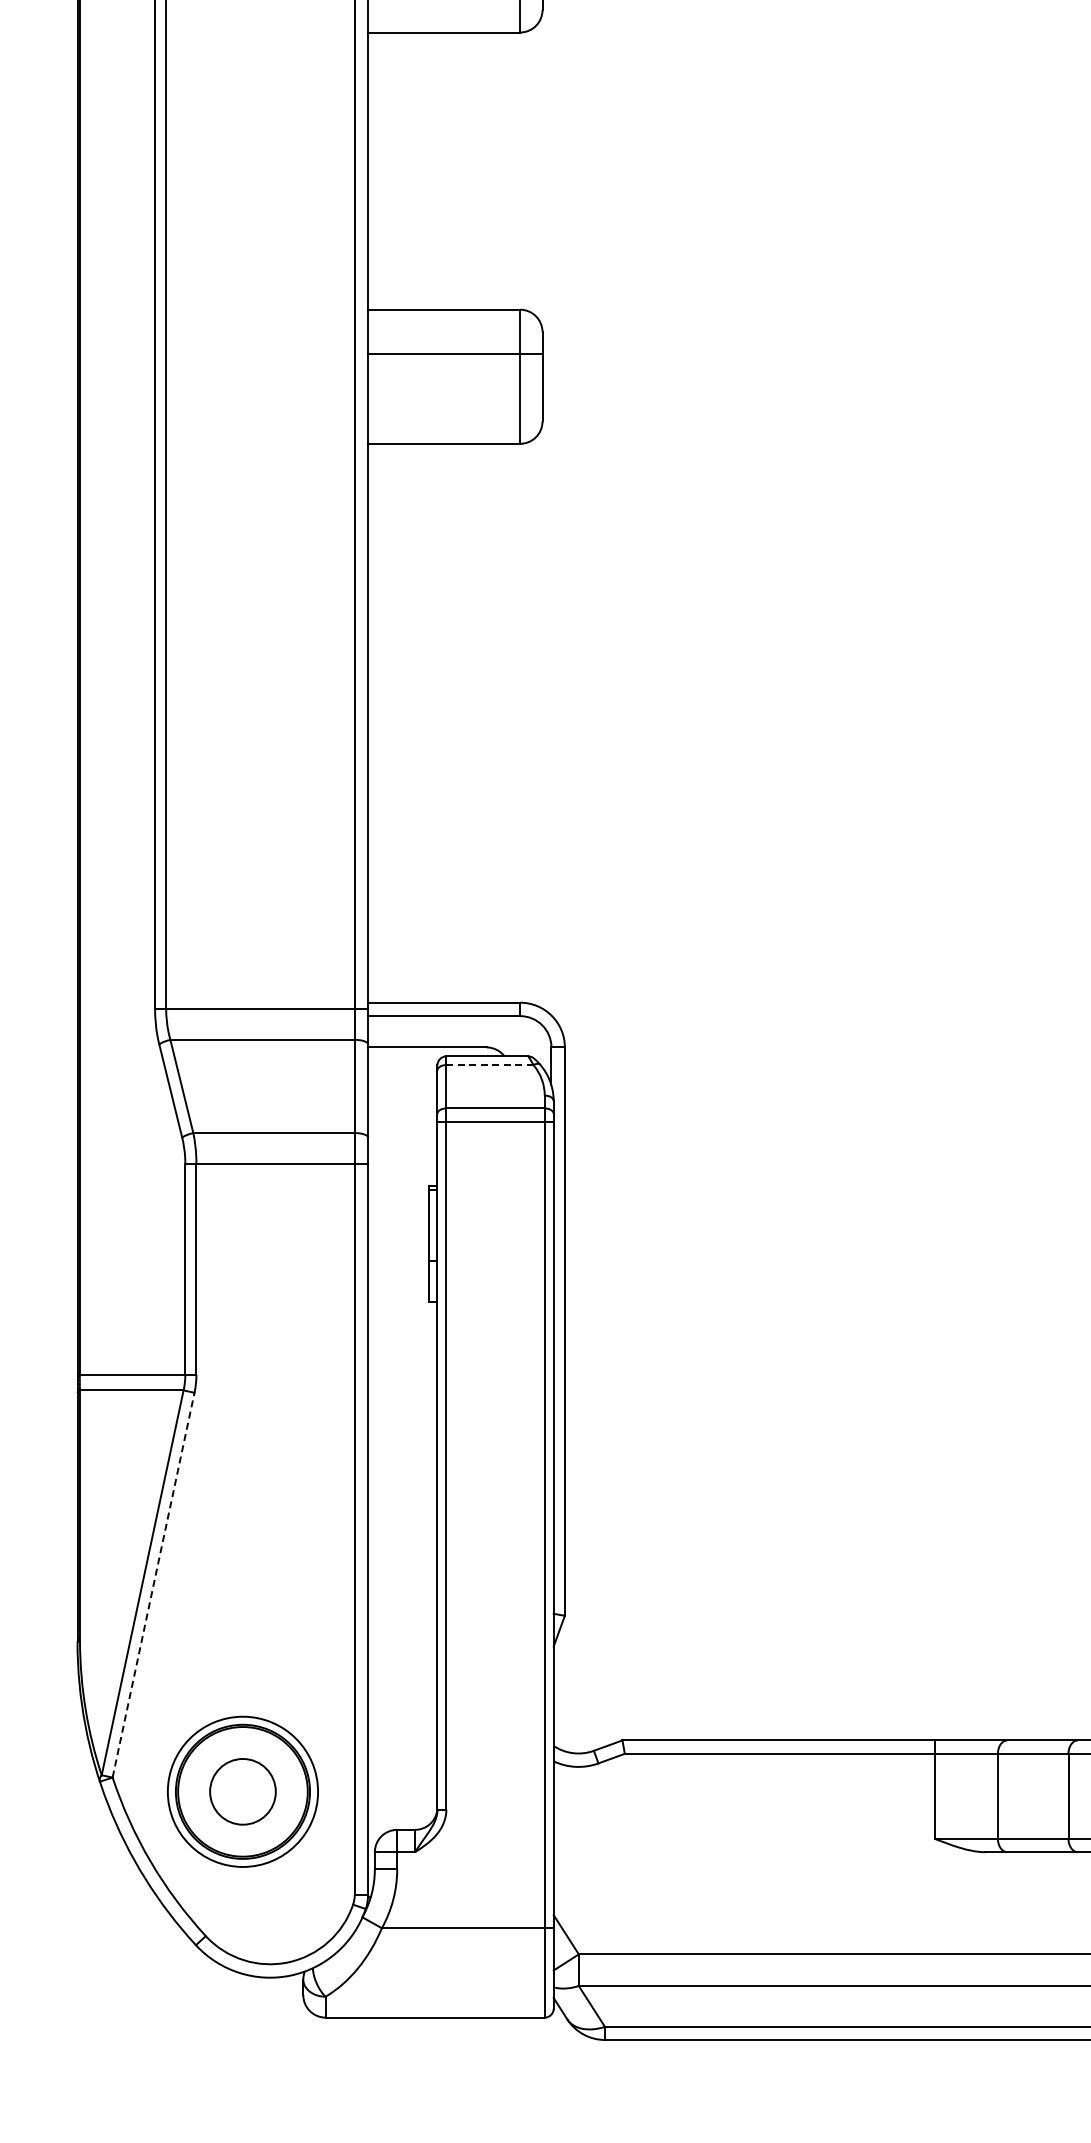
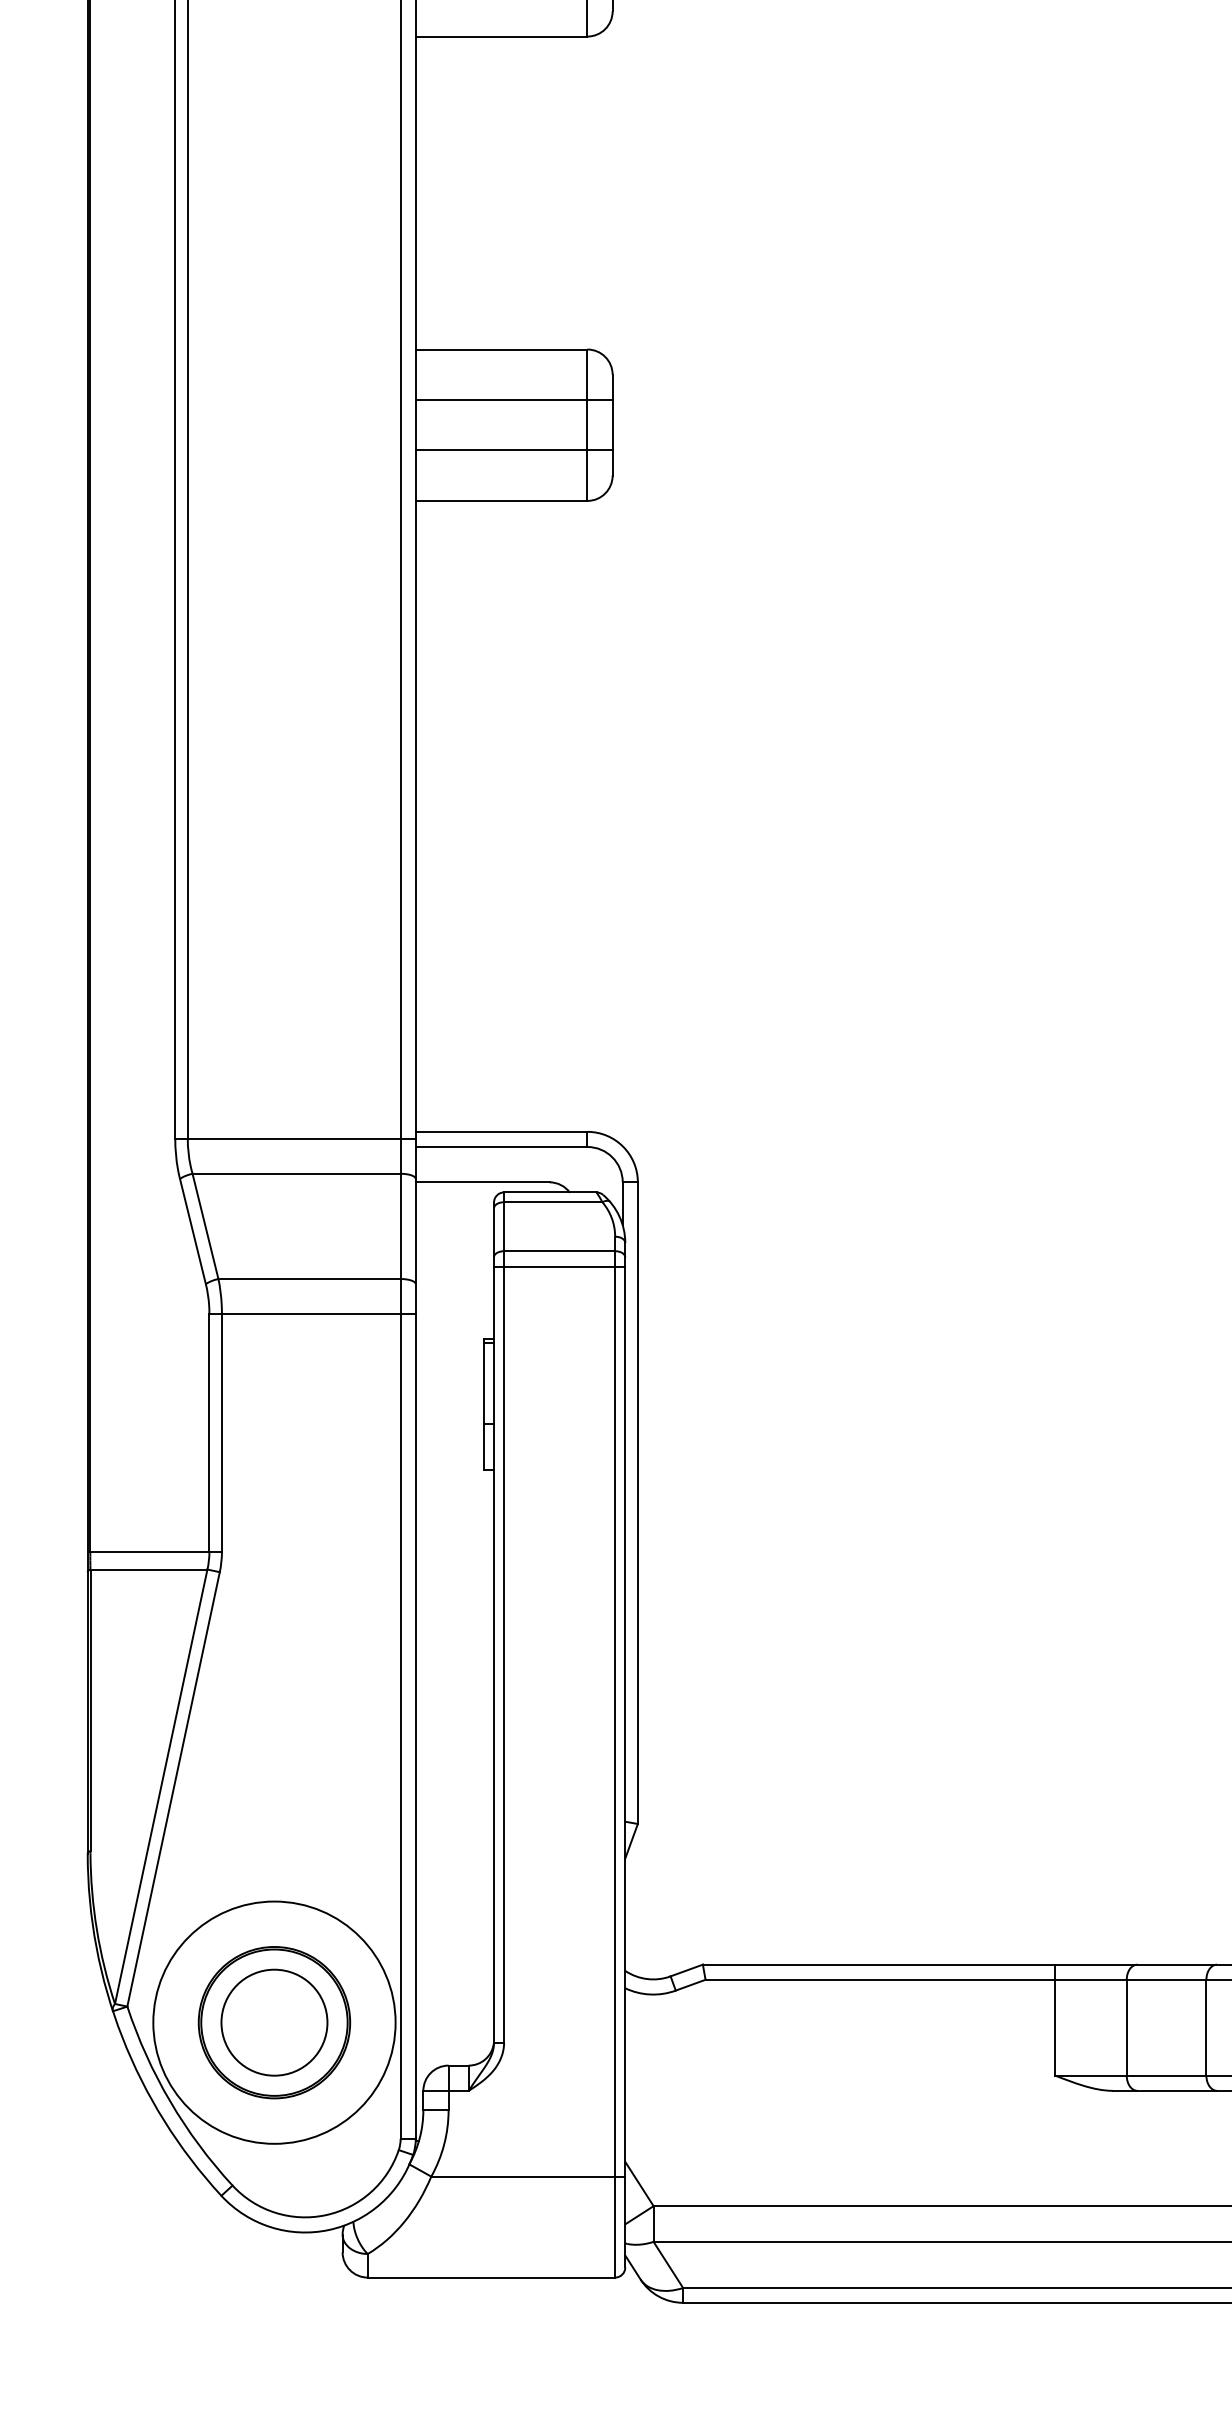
line: (455, 399) -> (514, 450), added
line: (489, 1065) -> (552, 1202), dashed -> solid
line: (153, 1585) -> (173, 1789), dashed -> solid
circle: (242, 1791) -> (273, 2022), size x1.43
circle: (242, 1791) -> (273, 2022), size x1.43

